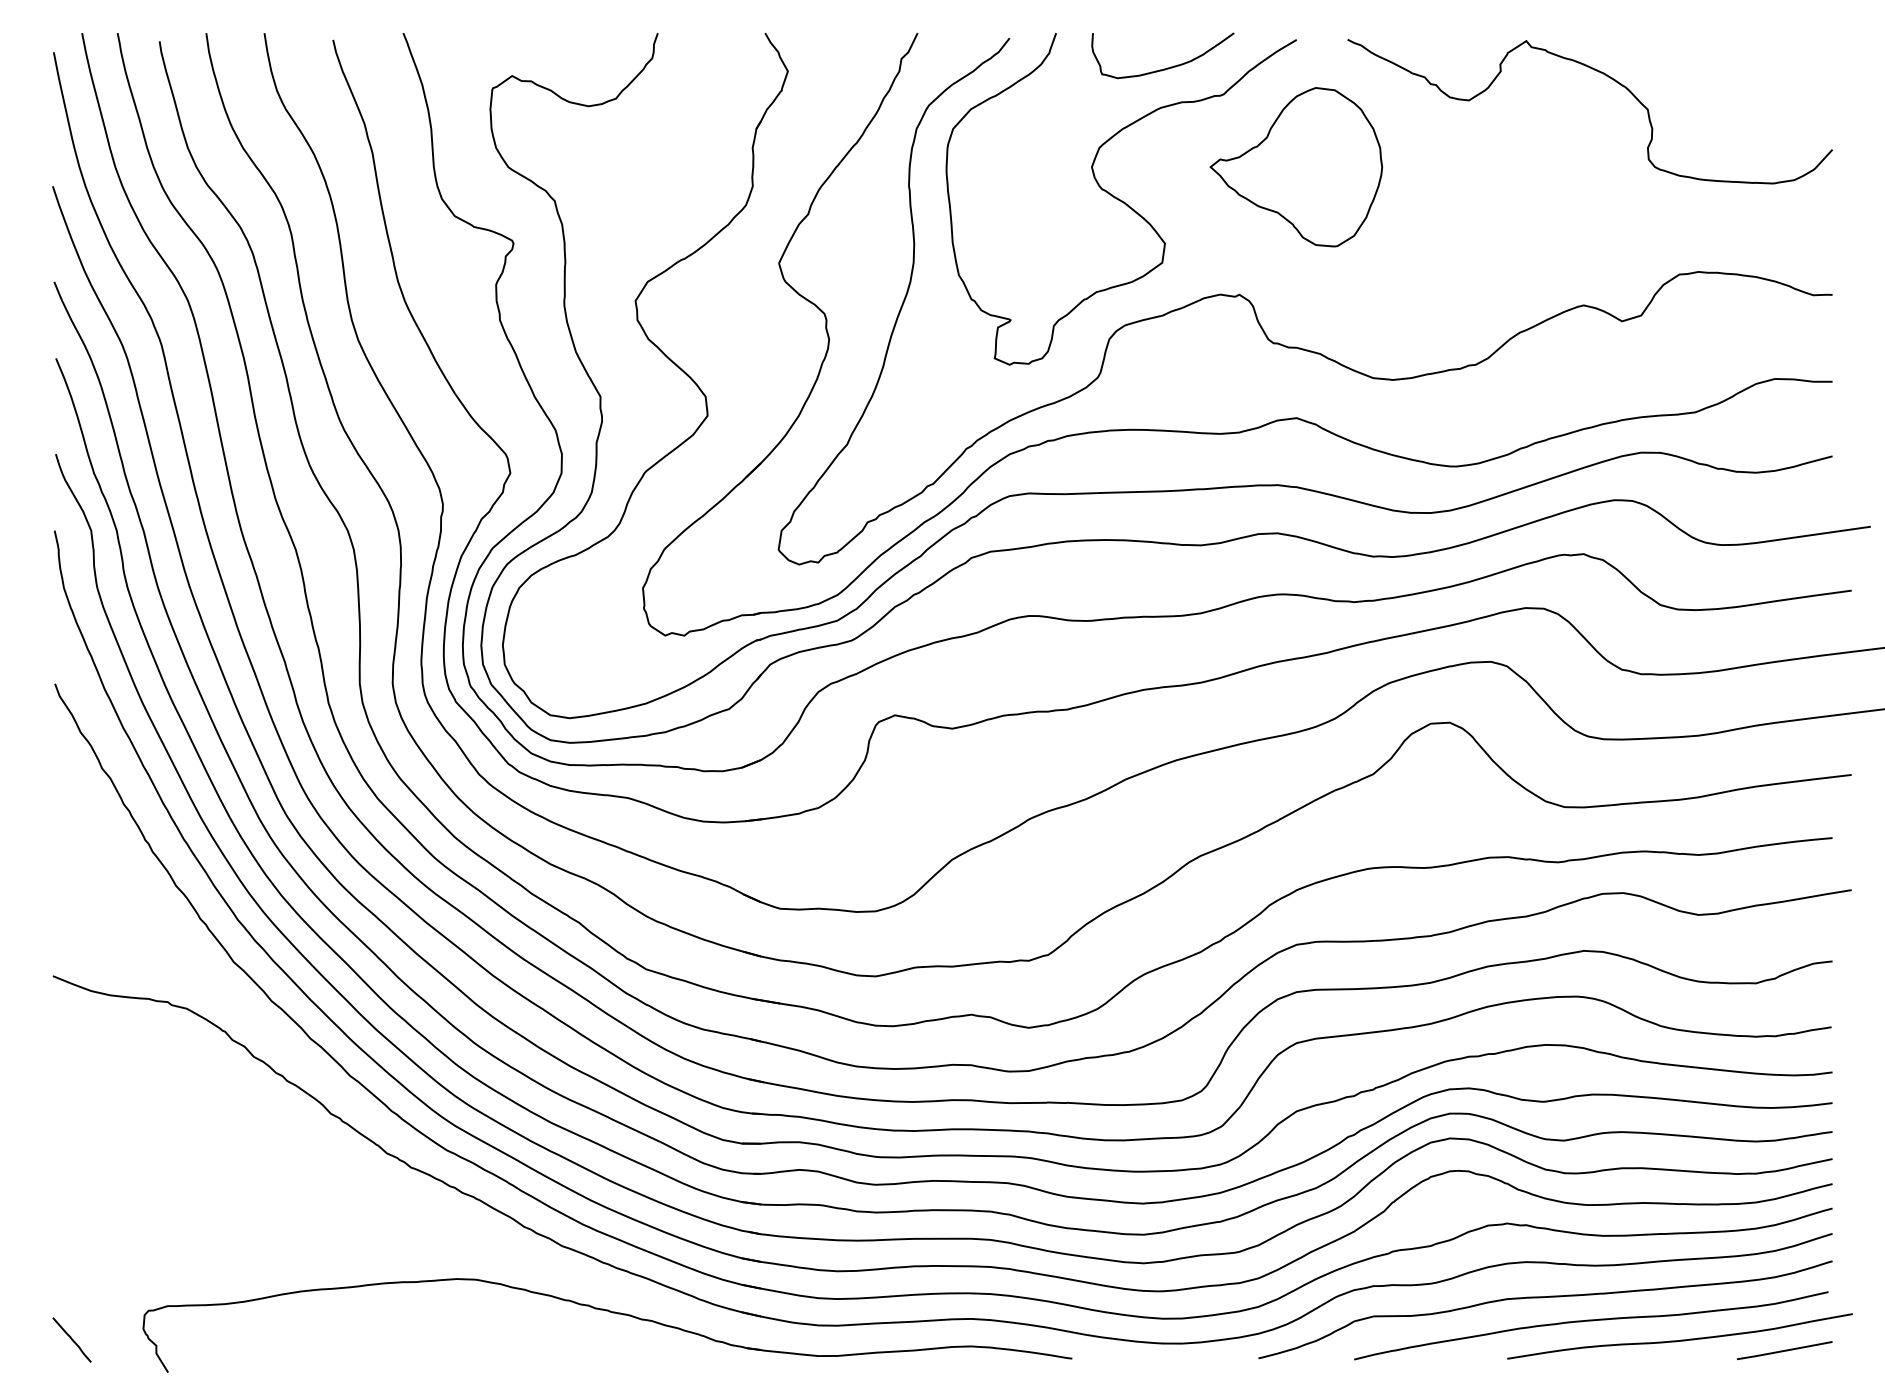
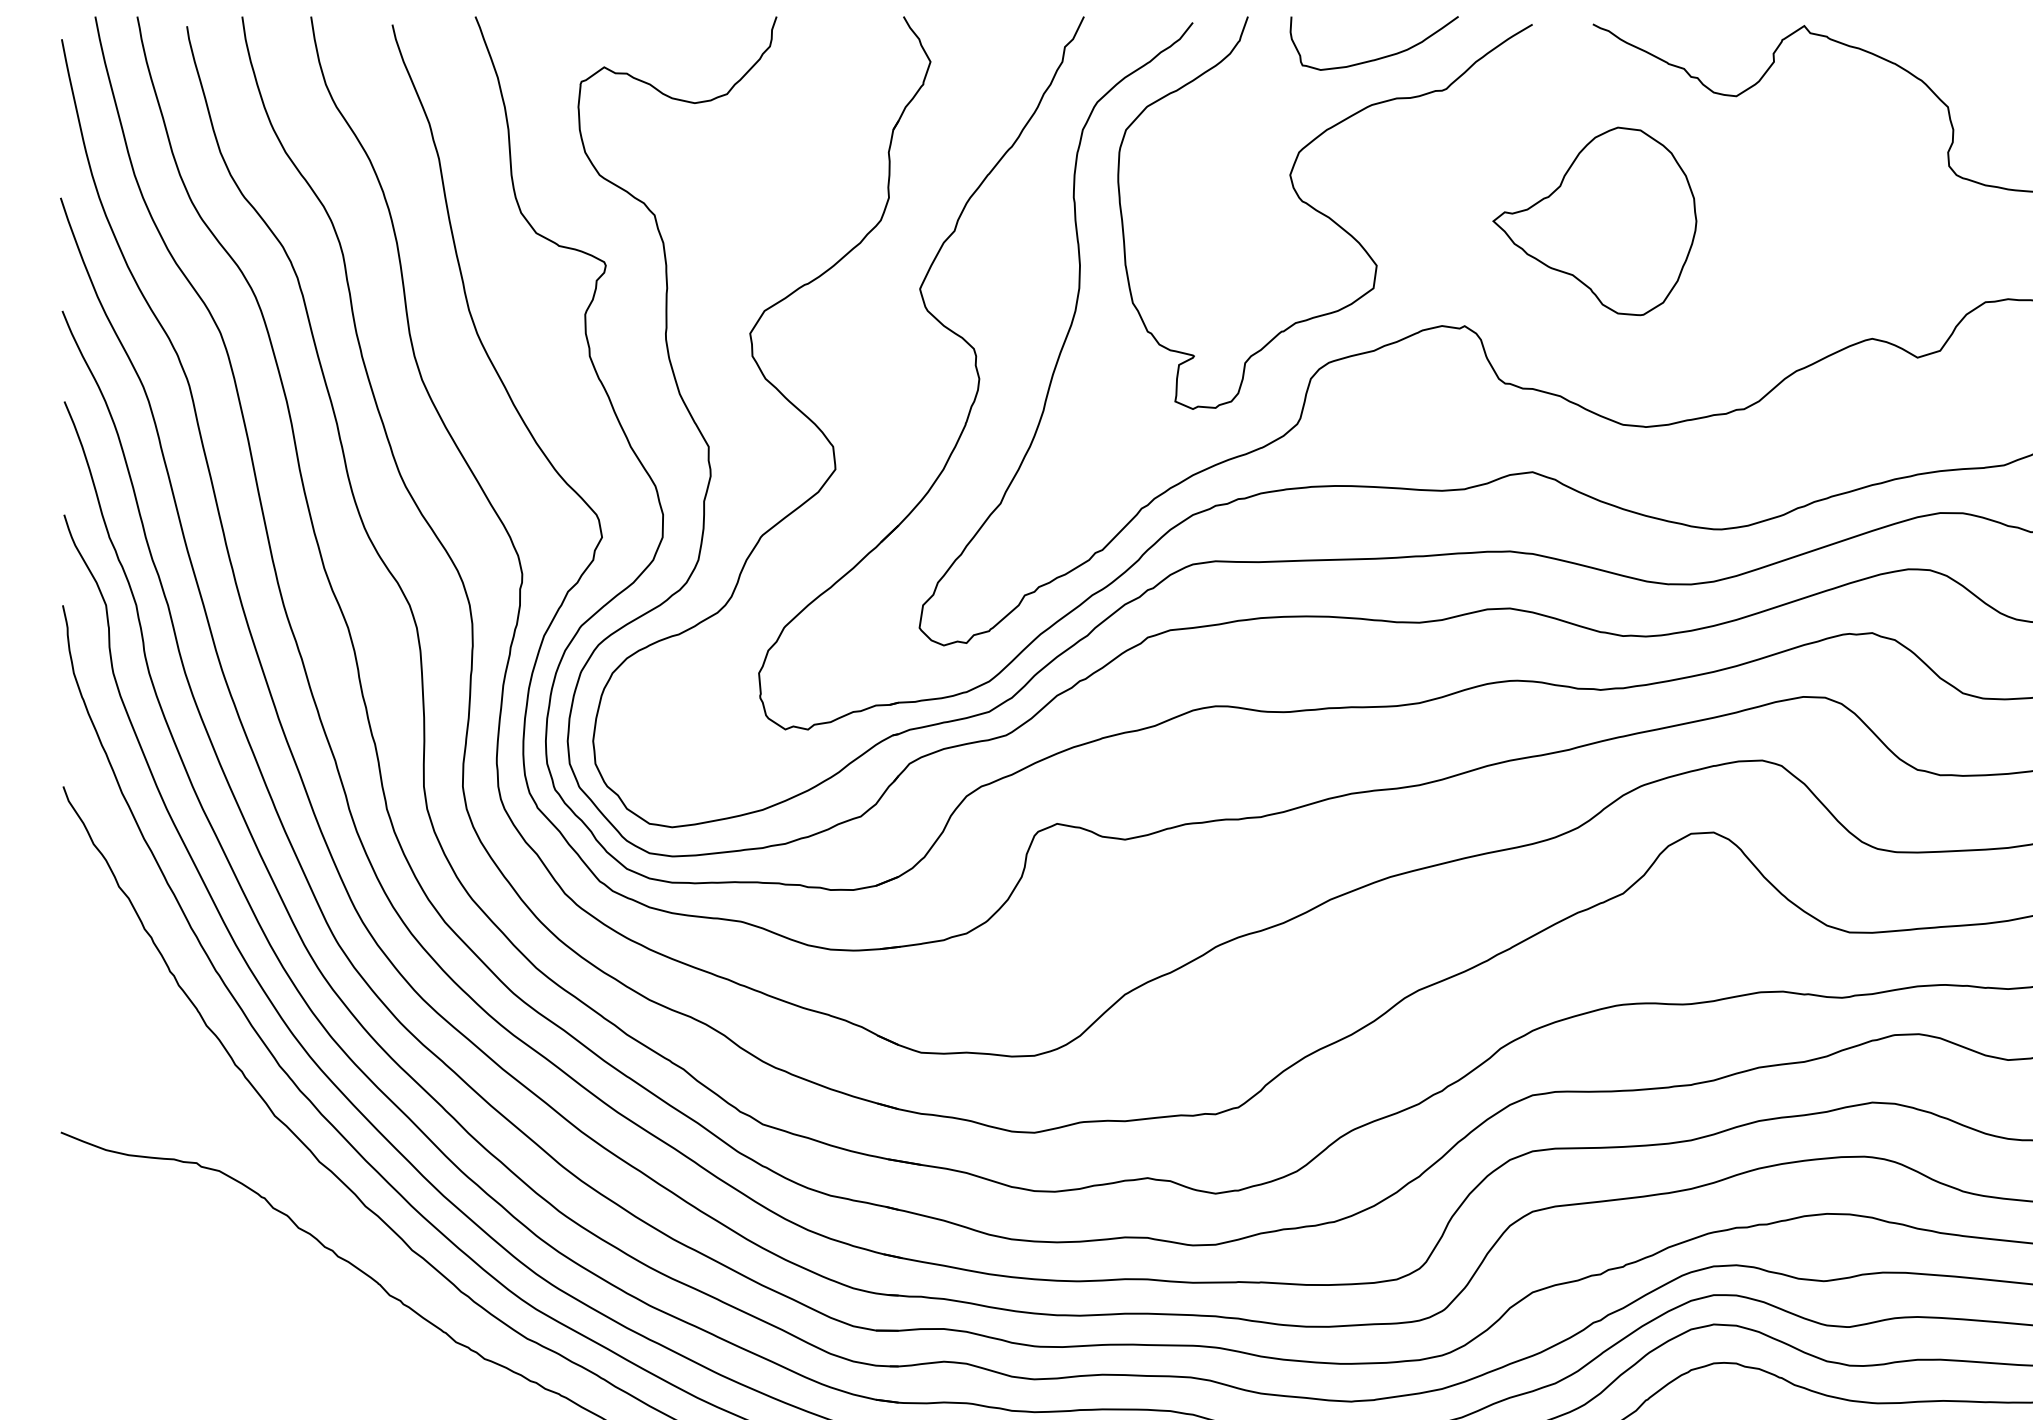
part: (1296, 167) -> (1595, 221), moved

